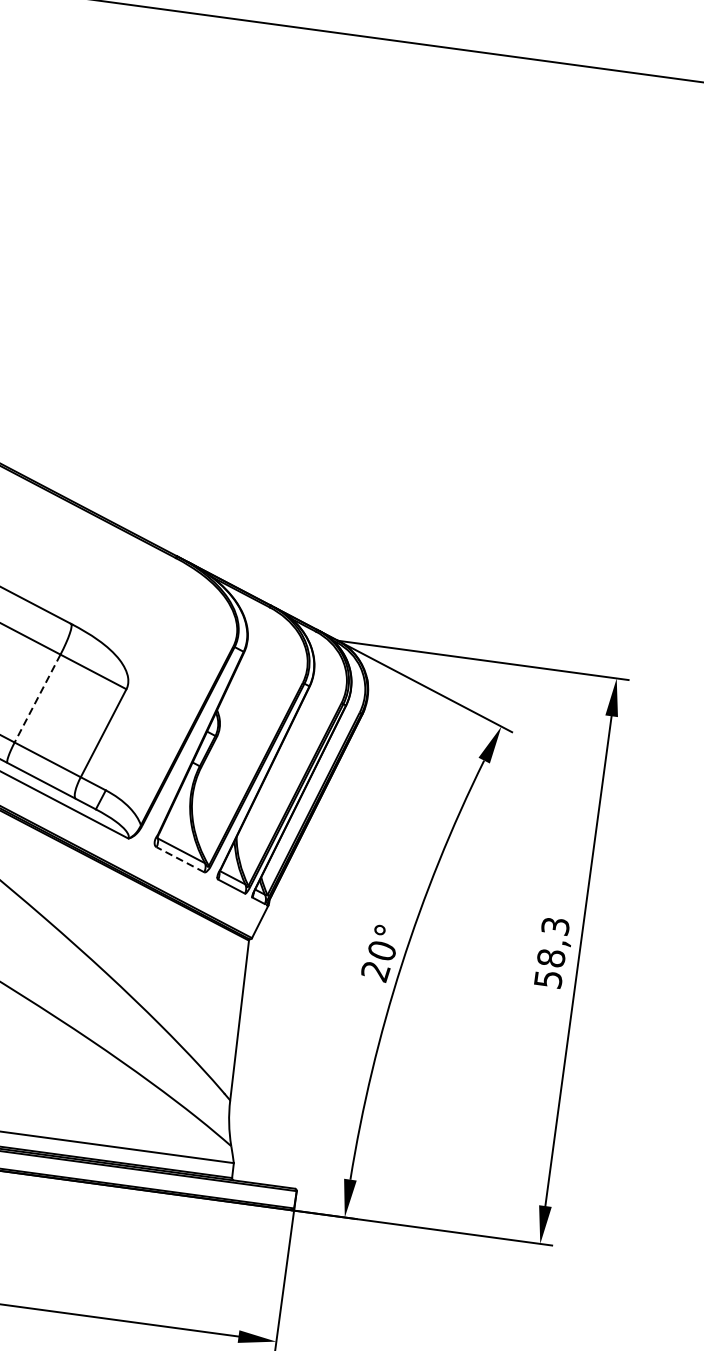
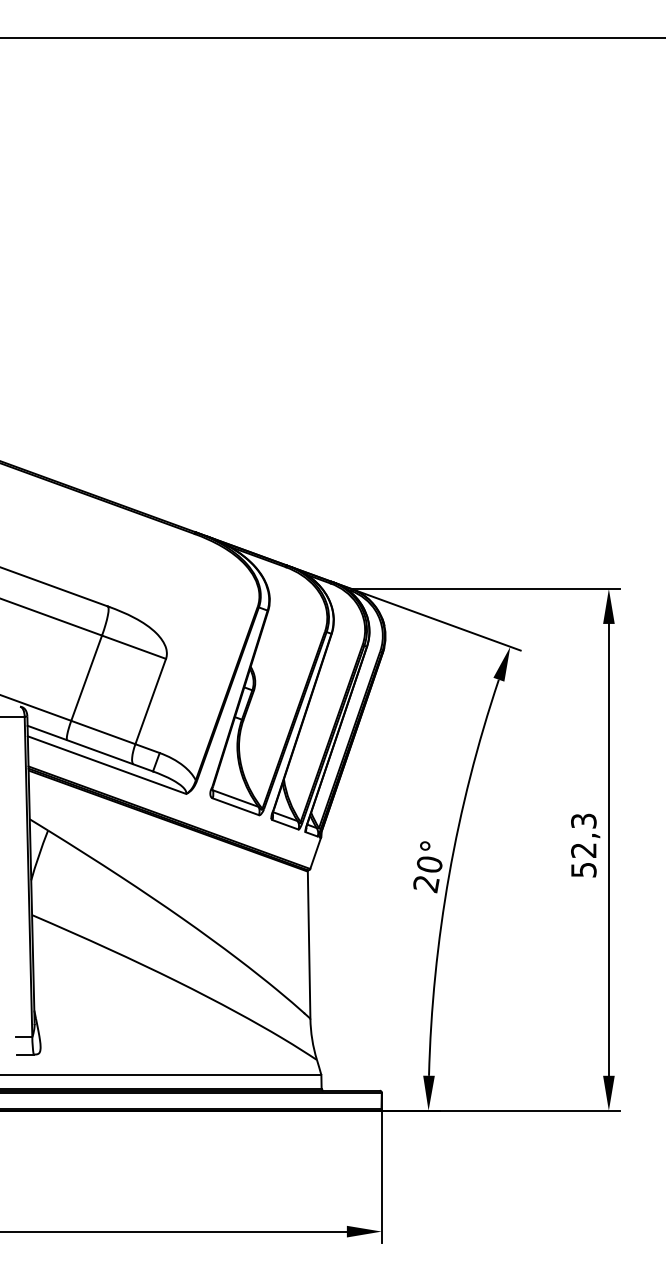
line: (37, 698) -> (86, 678), dashed -> solid
line: (180, 859) -> (235, 806), dashed -> solid
text: (550, 958) -> (583, 850), 58,3 -> 52,3

